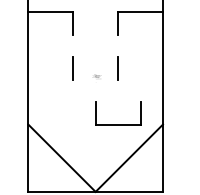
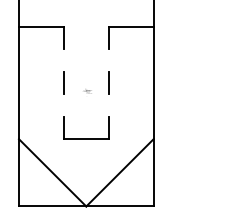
part: (118, 123) -> (86, 138), moved

